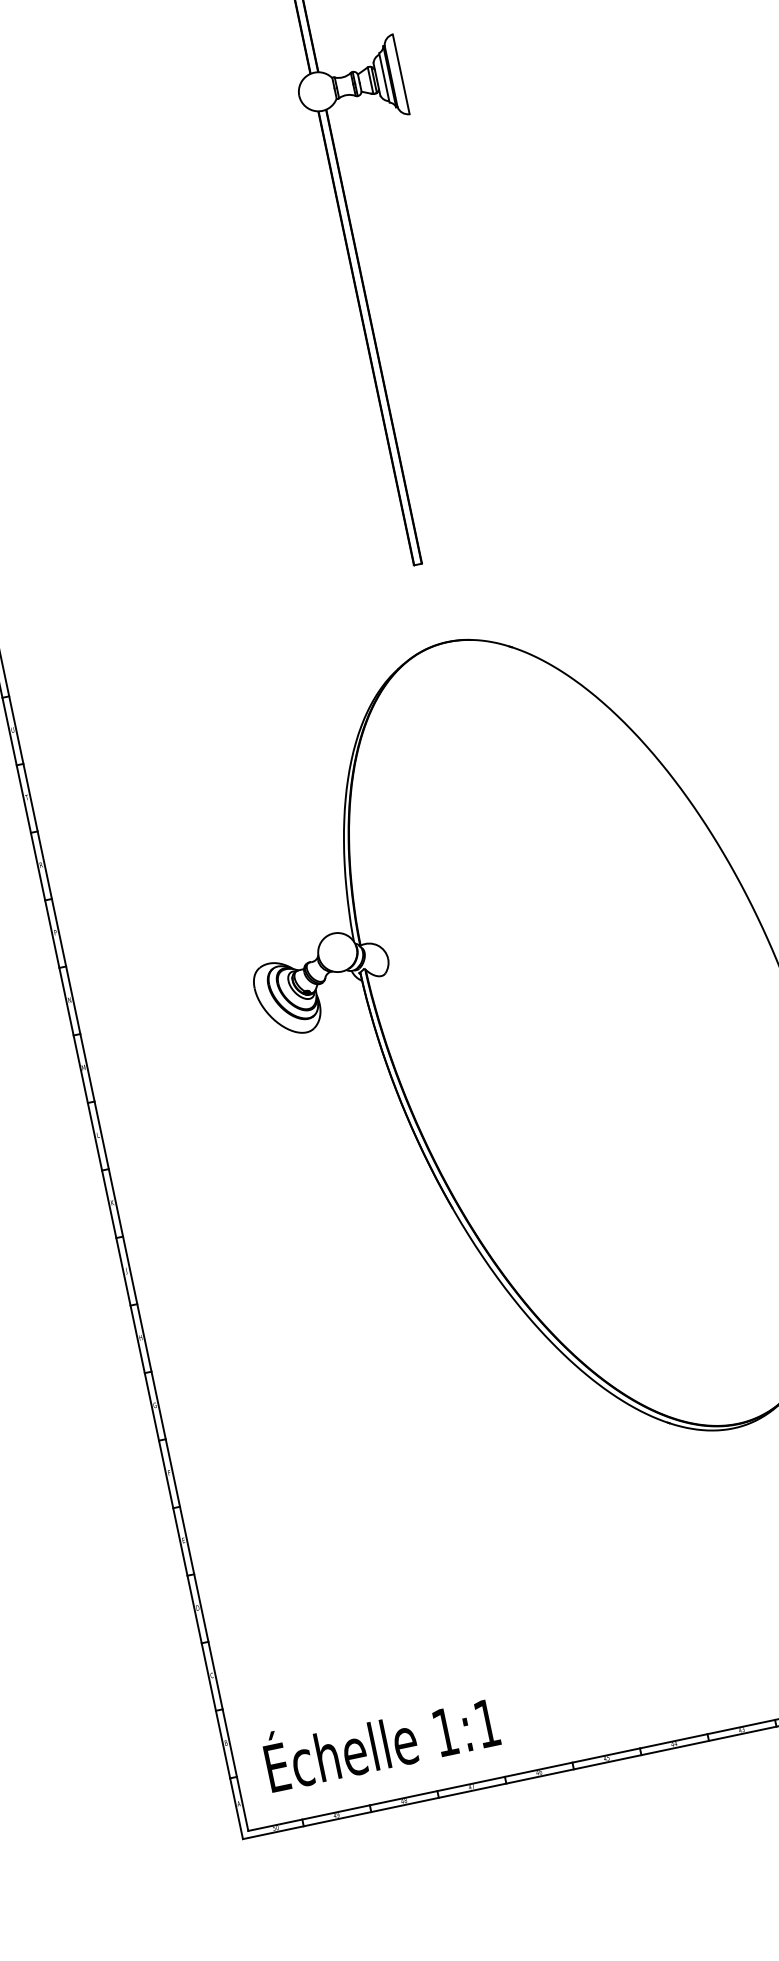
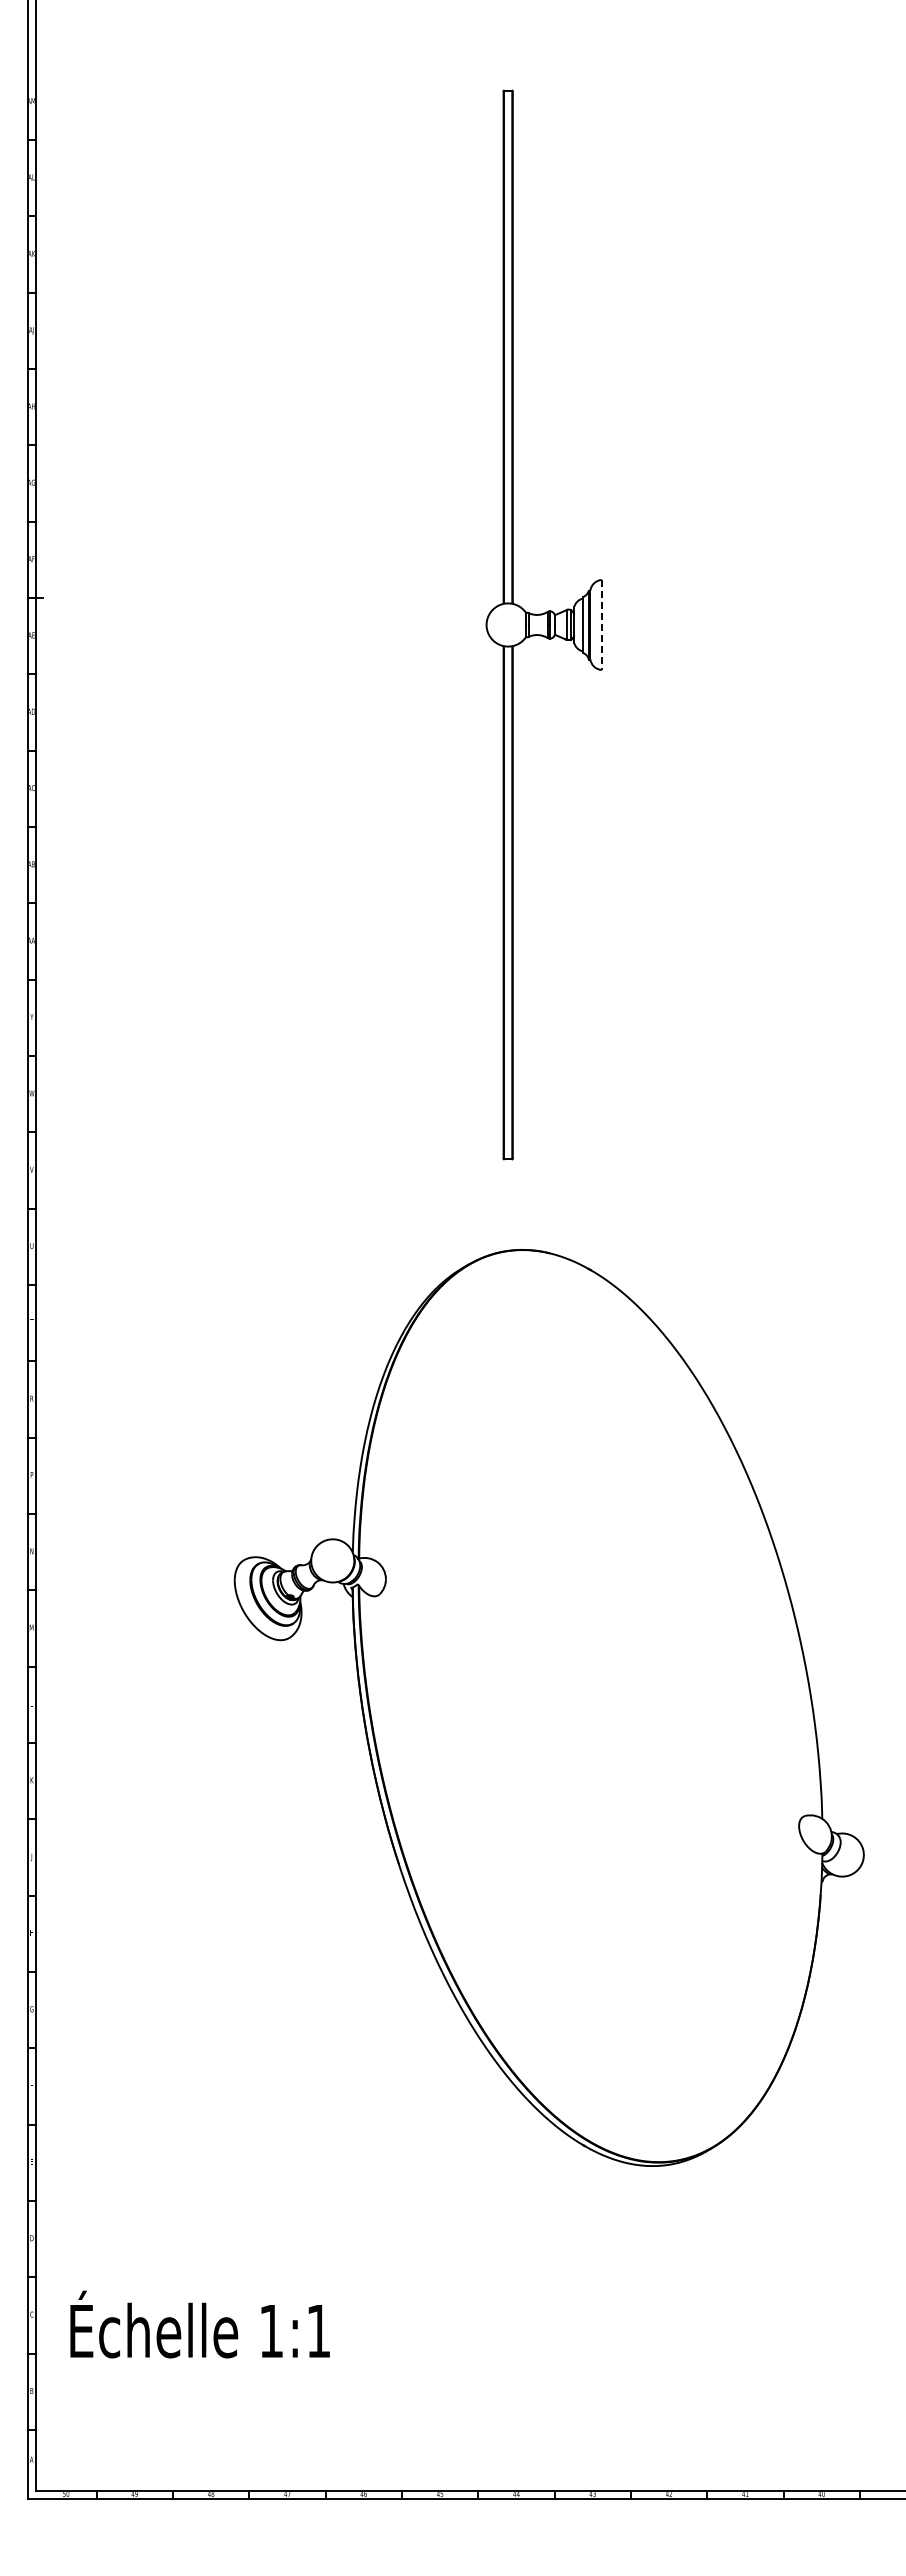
line: (401, 74) -> (601, 625), solid -> dashed
text: (380, 1739) -> (199, 2324), moved

